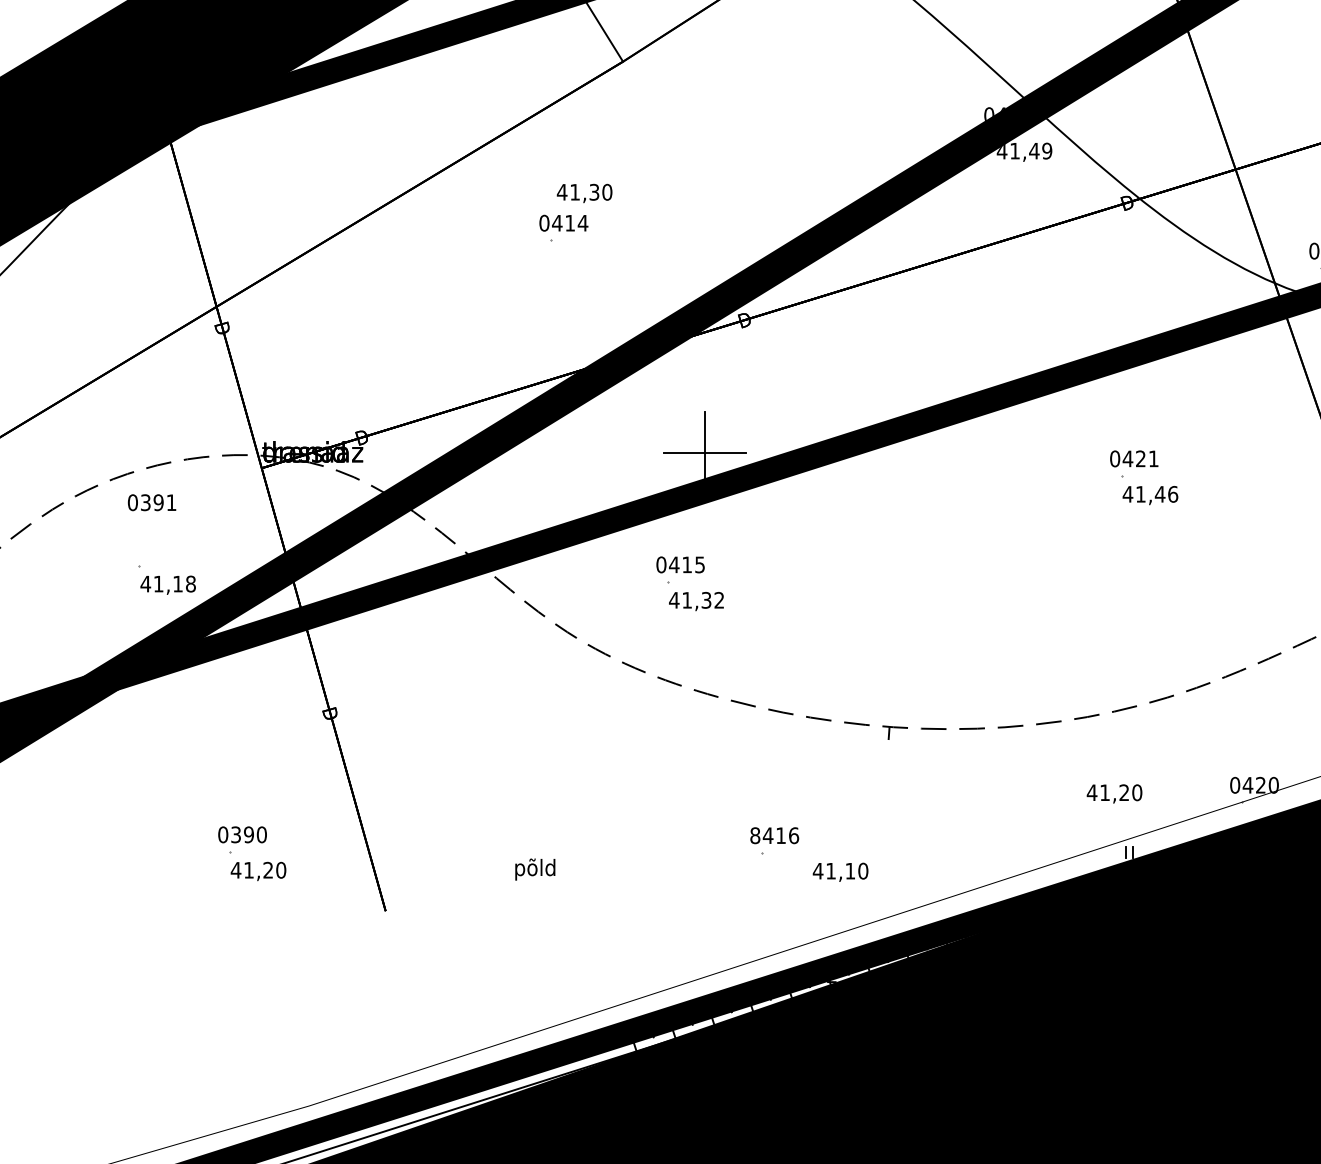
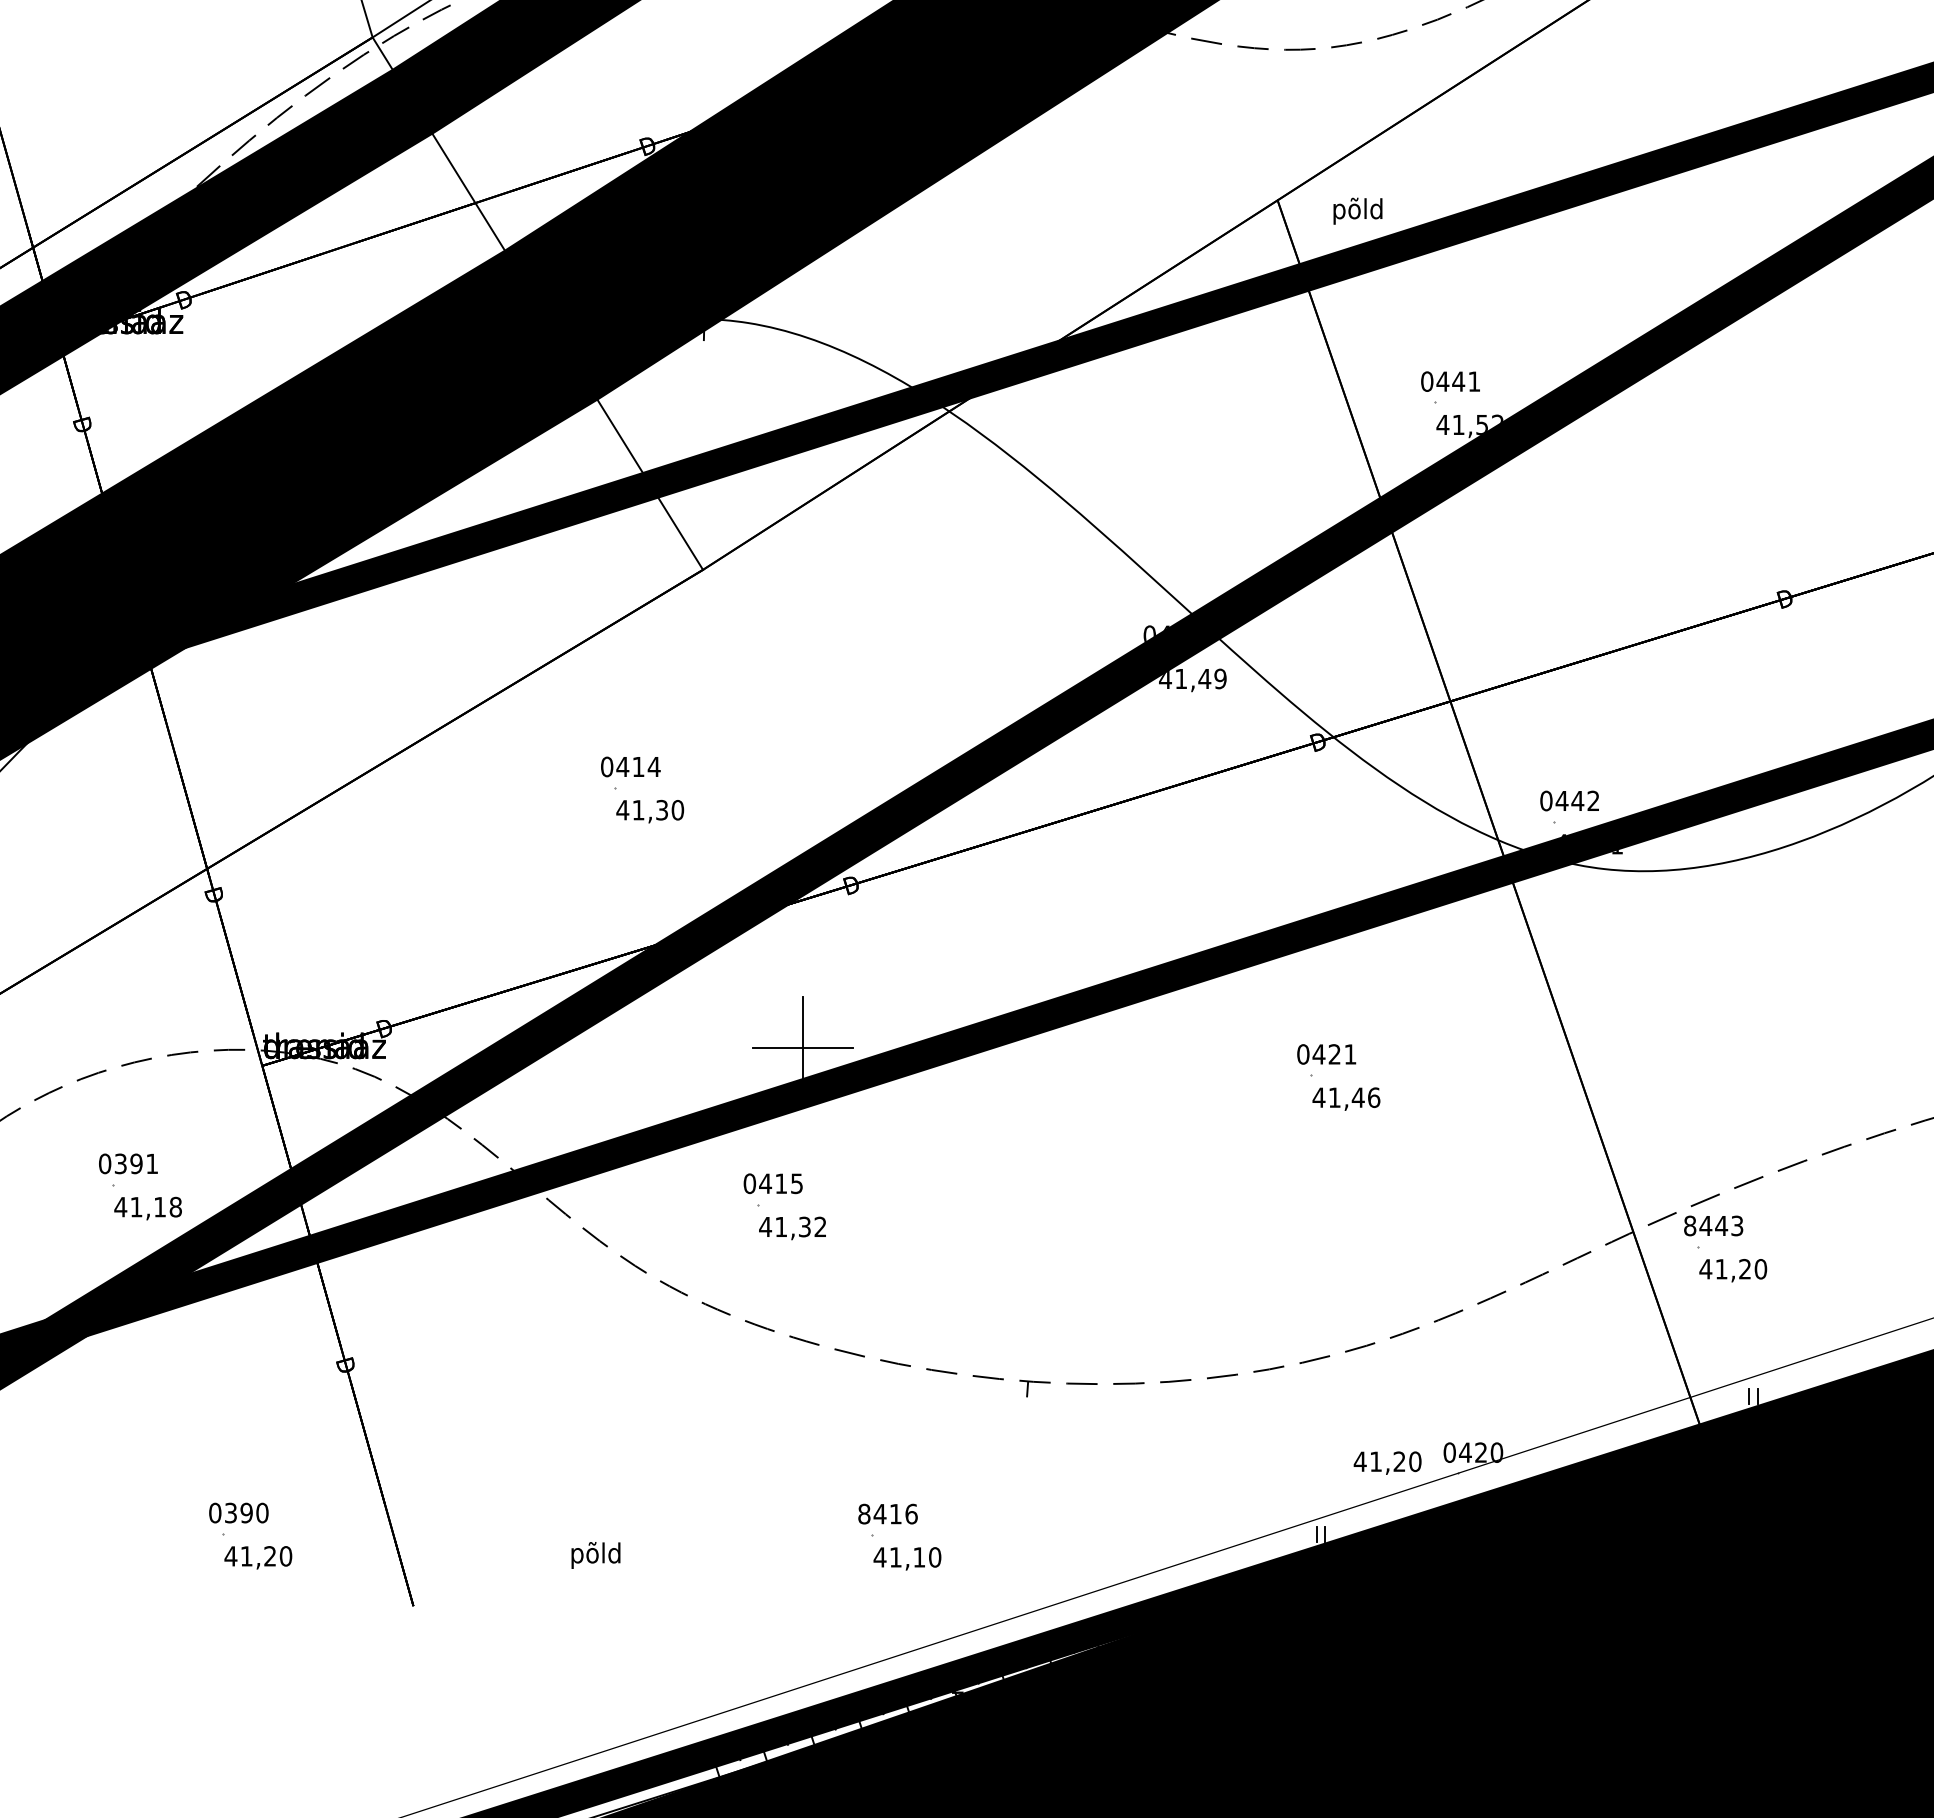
text: (584, 193) -> (650, 811), moved
text: (152, 502) -> (128, 1163), moved
text: (1114, 793) -> (1387, 1462), moved
text: (840, 872) -> (907, 1558), moved

